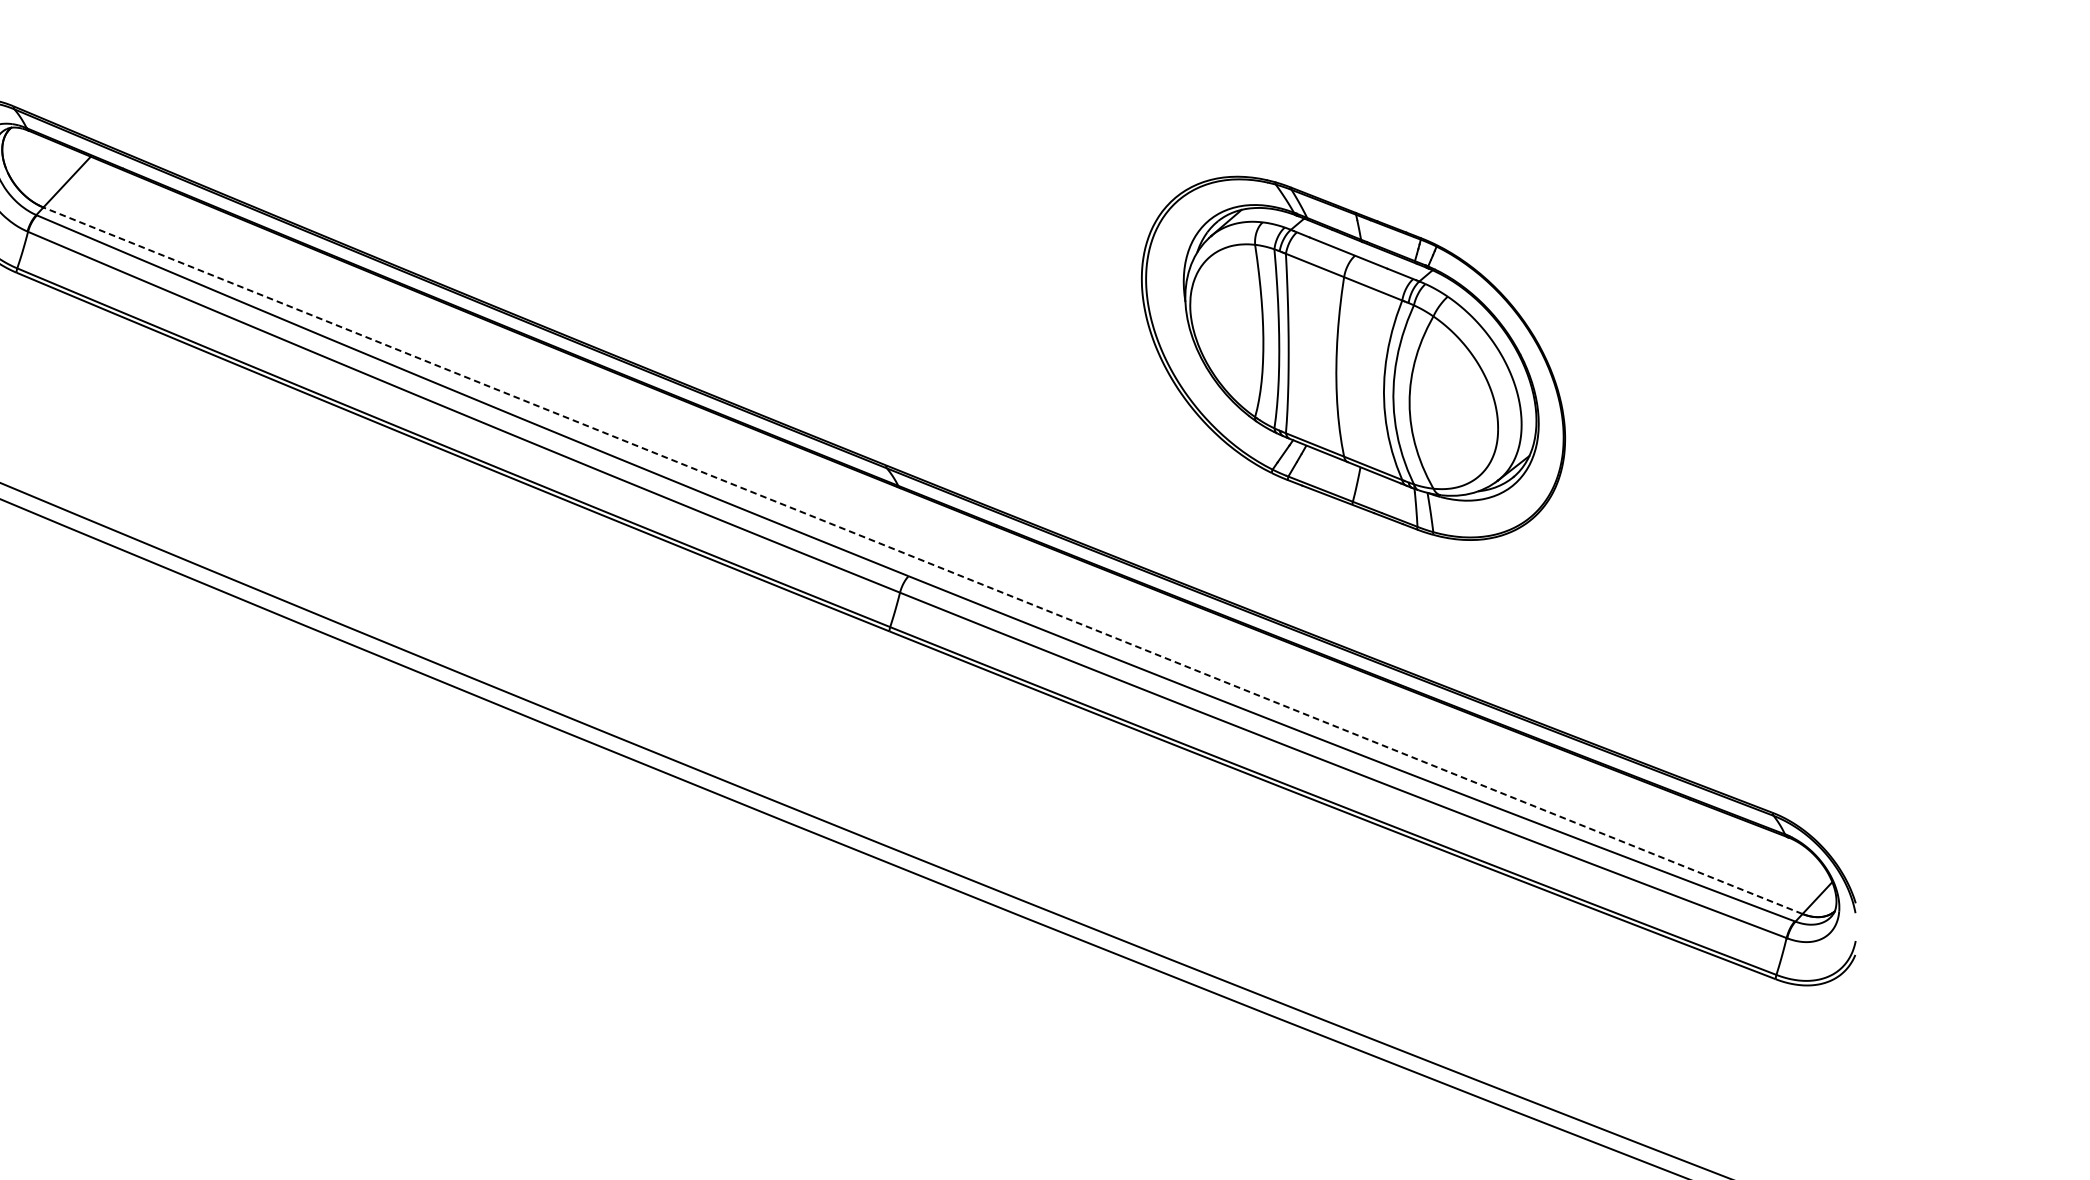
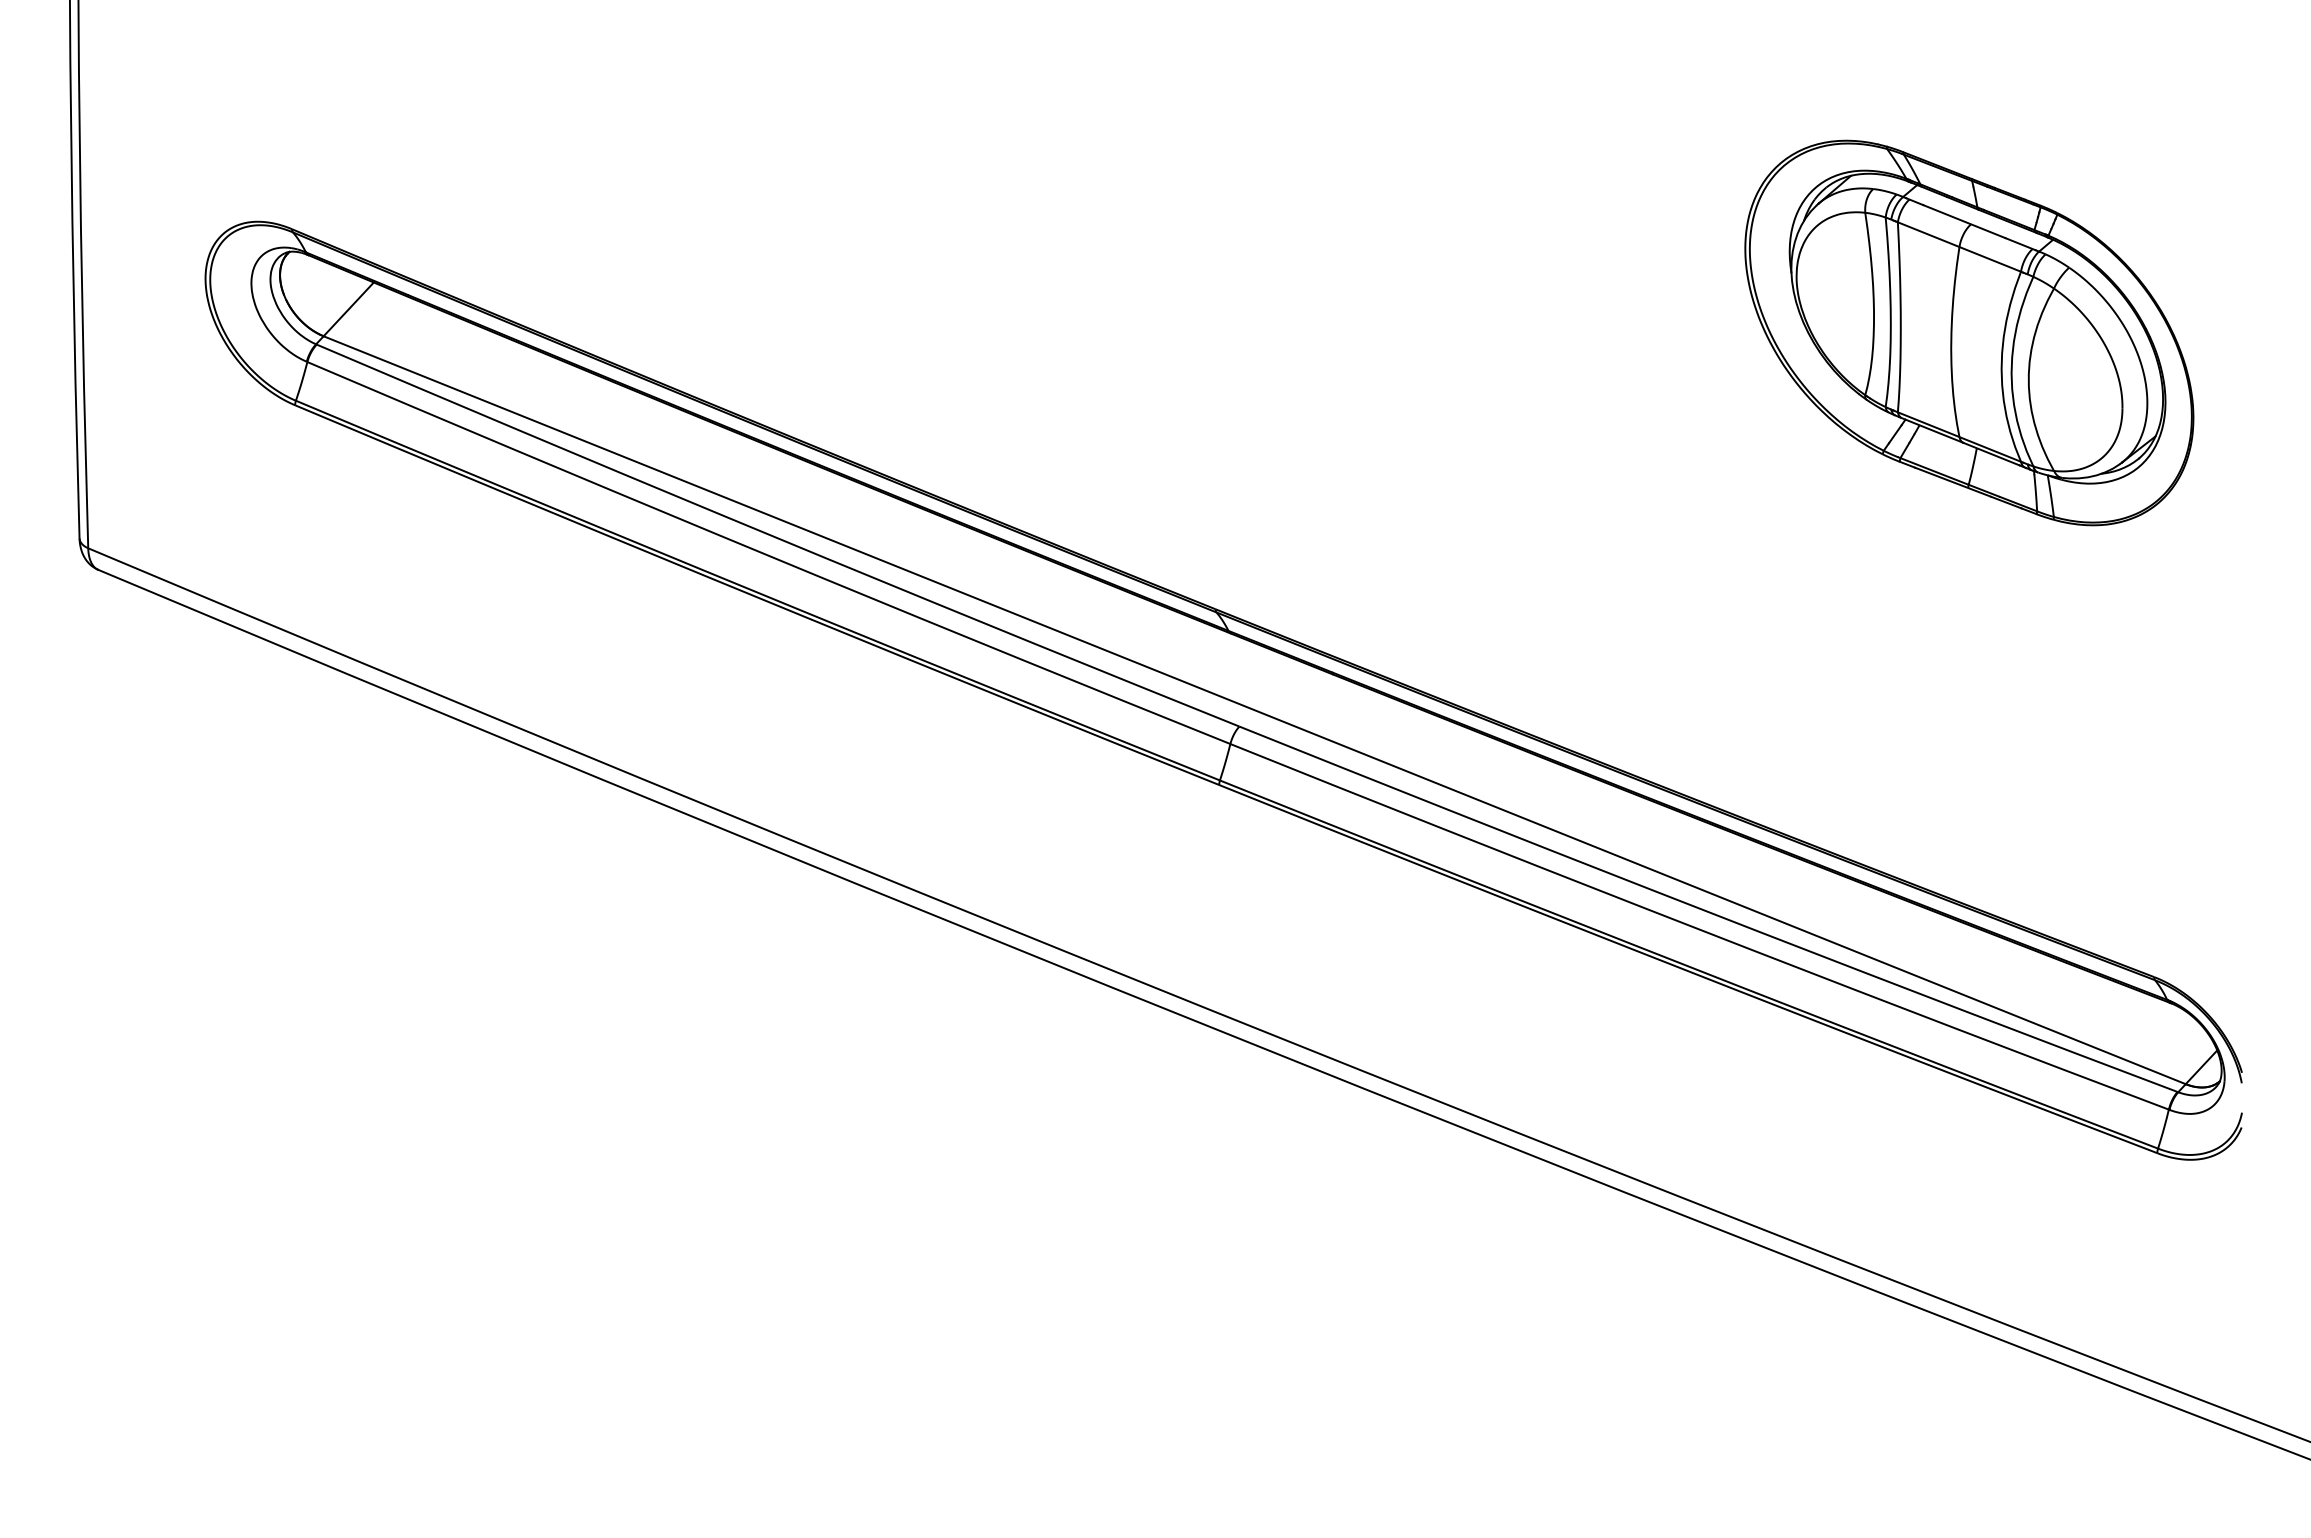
part: (1353, 357) -> (1969, 332), moved
line: (922, 561) -> (1254, 710), dashed -> solid

